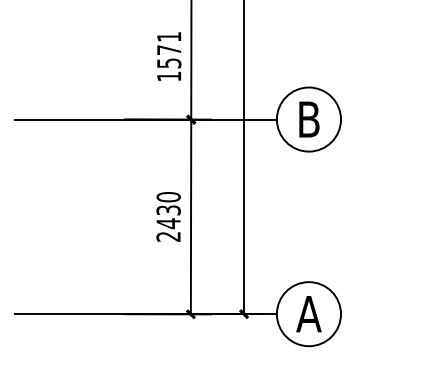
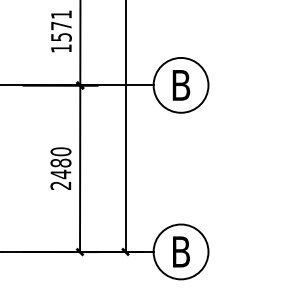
text: (168, 210) -> (60, 163), 2430 -> 2480
text: (308, 314) -> (180, 252), A -> B

